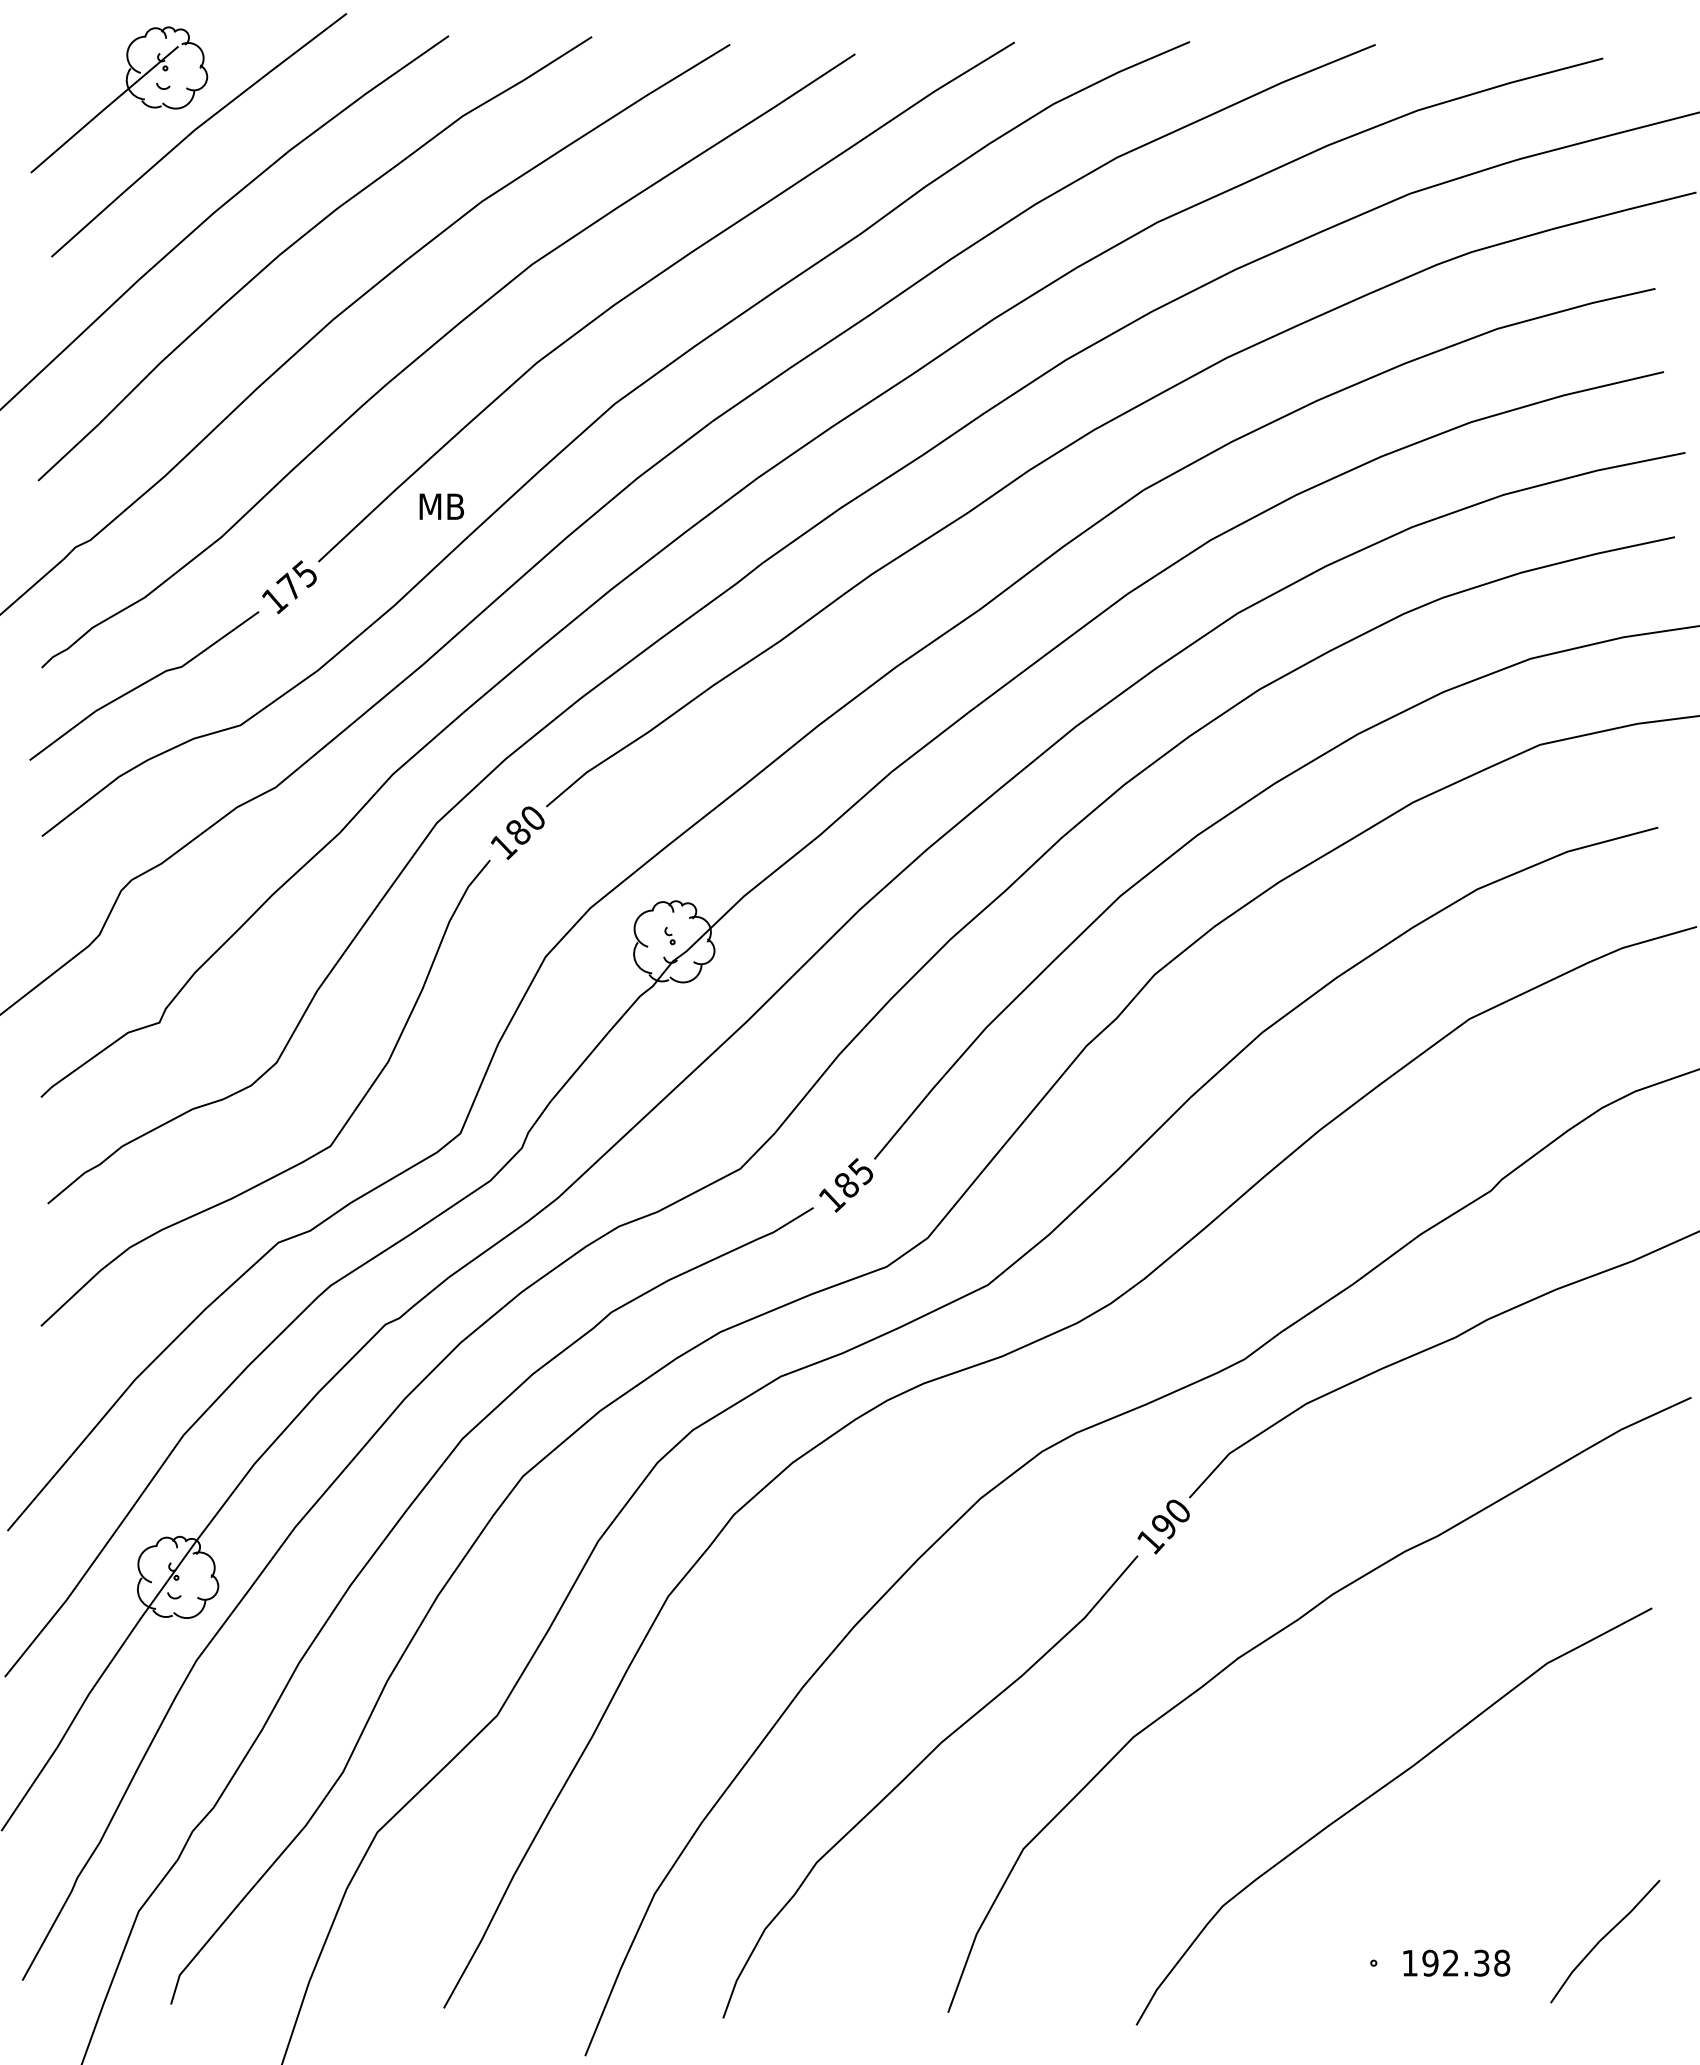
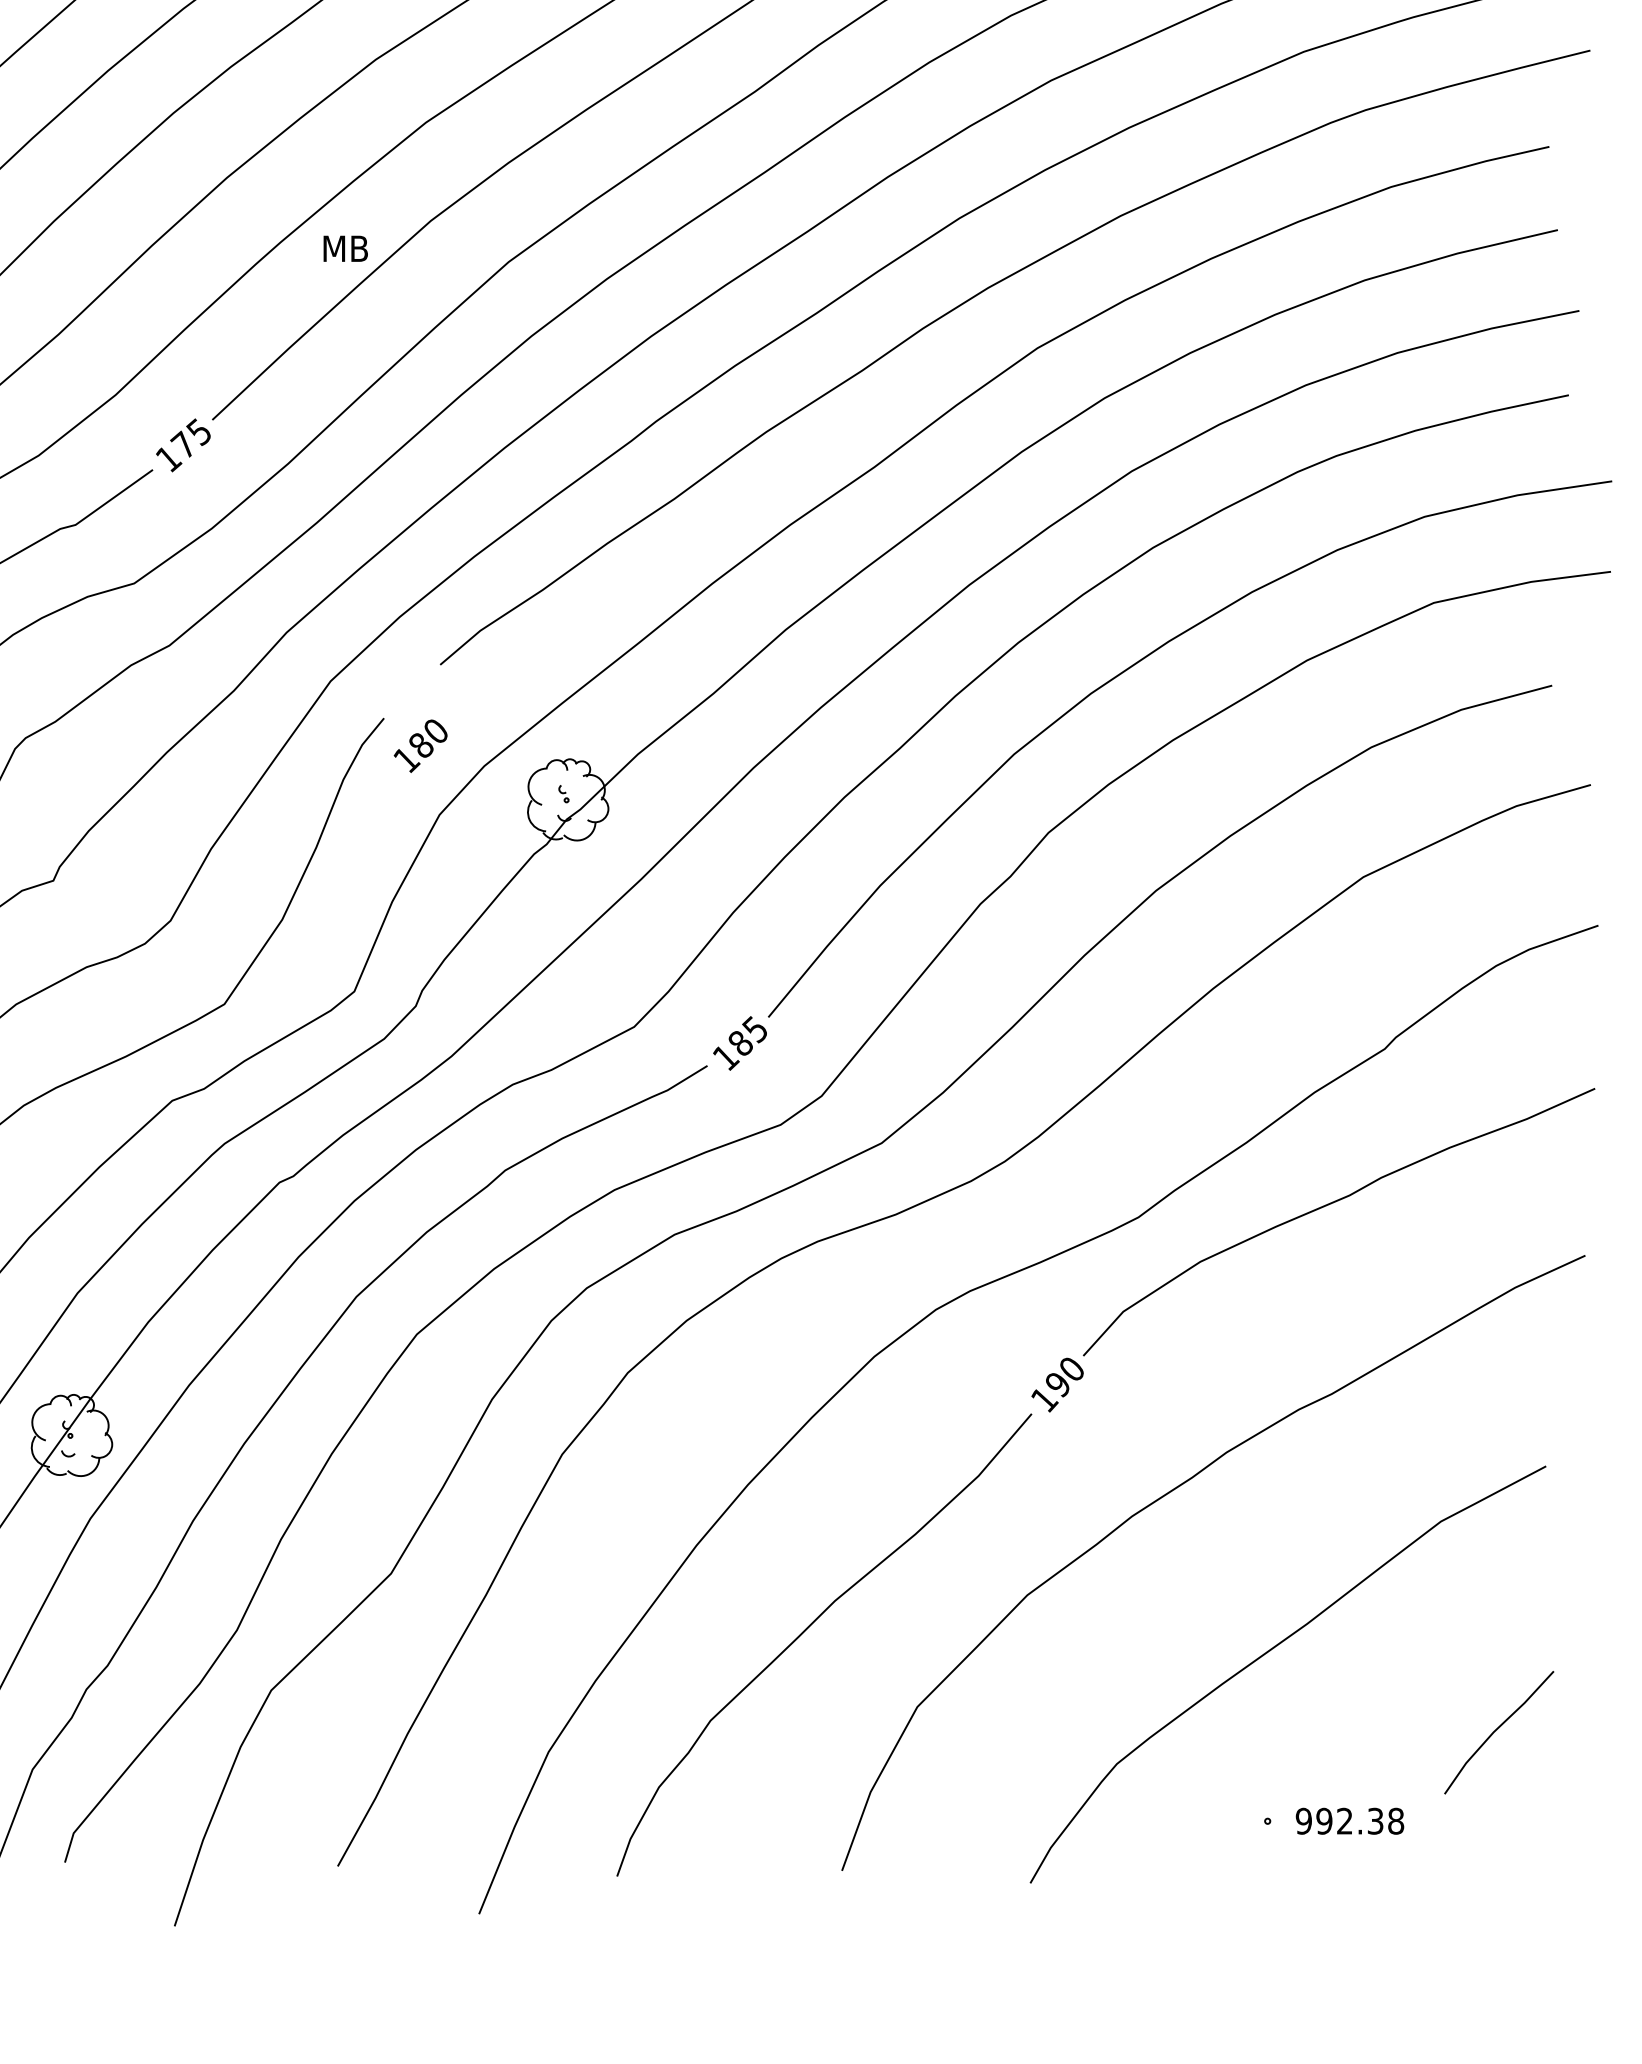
text: (441, 506) -> (345, 248), moved
text: (517, 832) -> (420, 745), moved
line: (1604, 1938) -> (1498, 1729), moved
text: (1409, 1962) -> (1303, 1820), 192.38 -> 992.38

